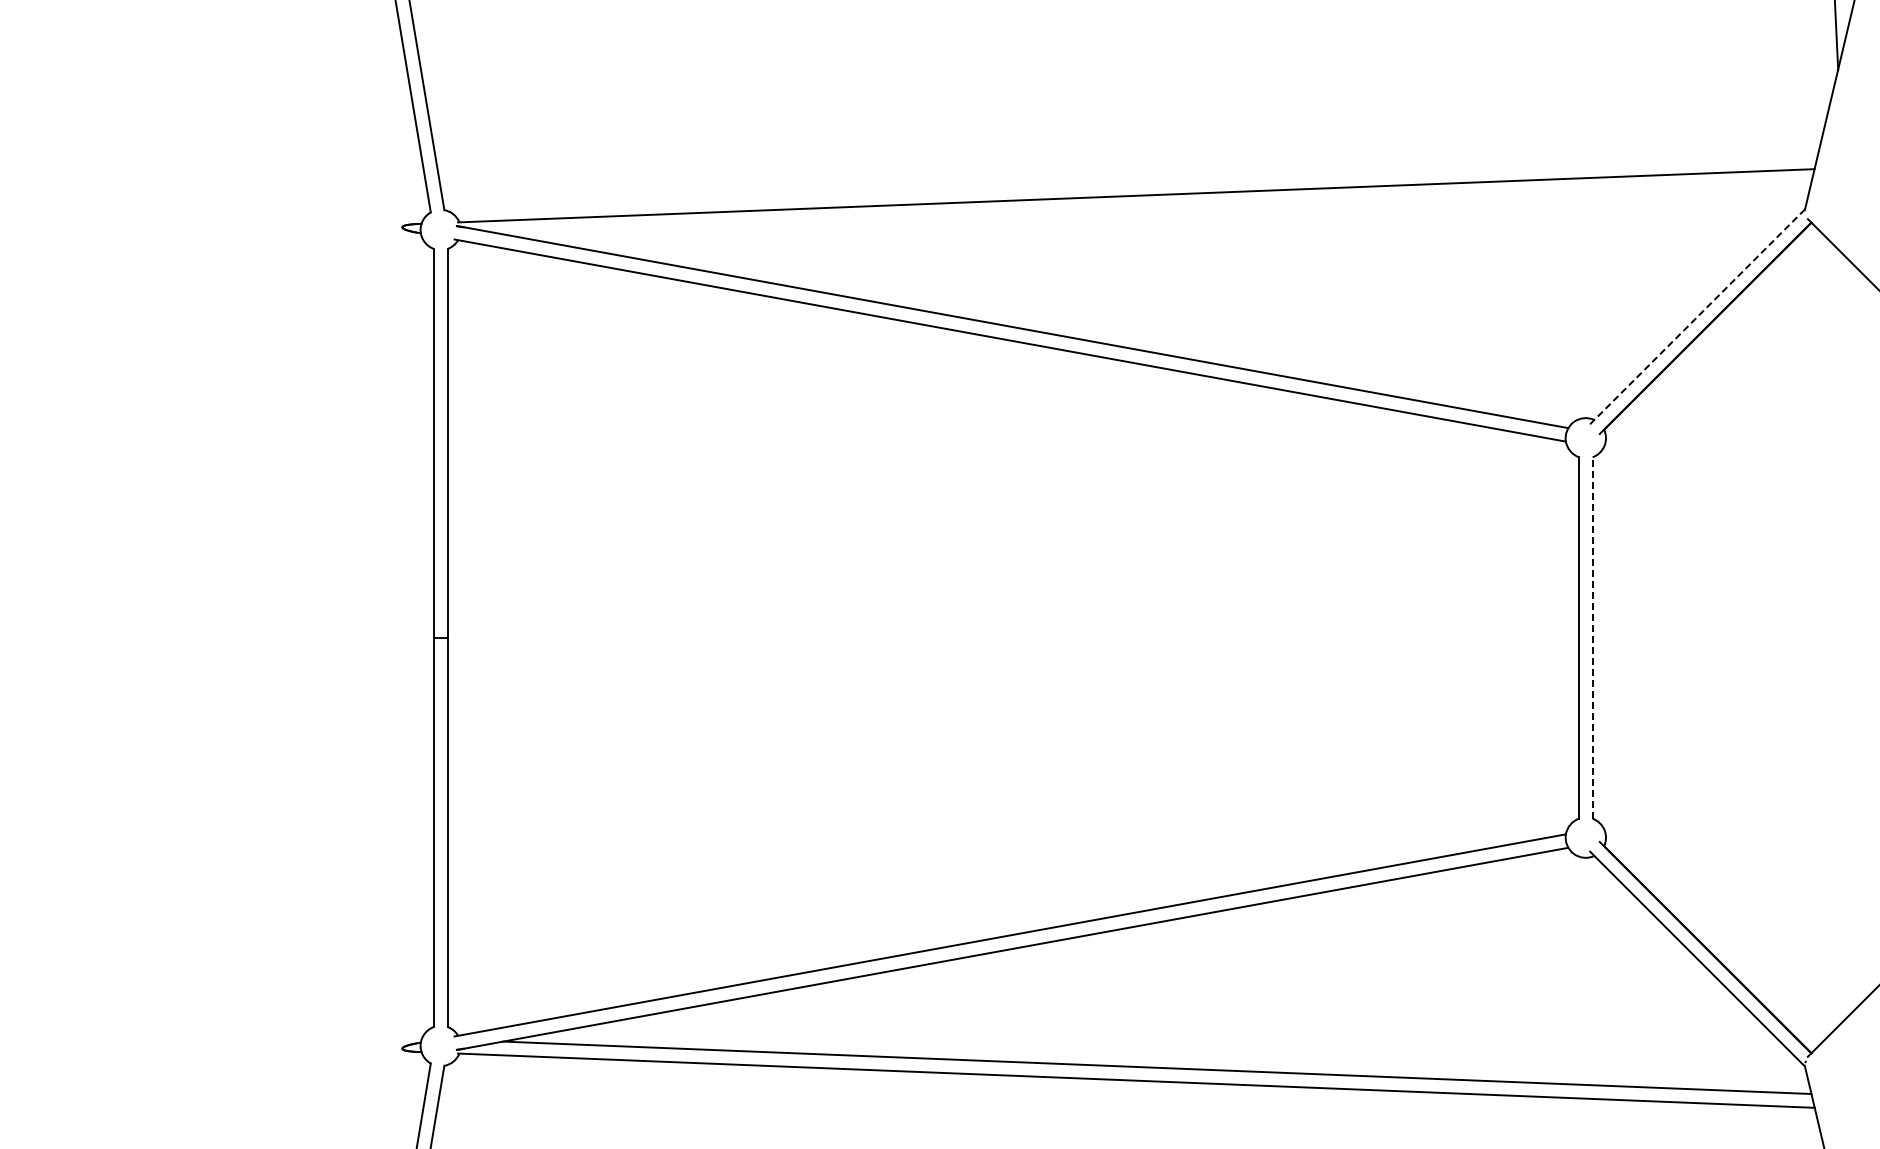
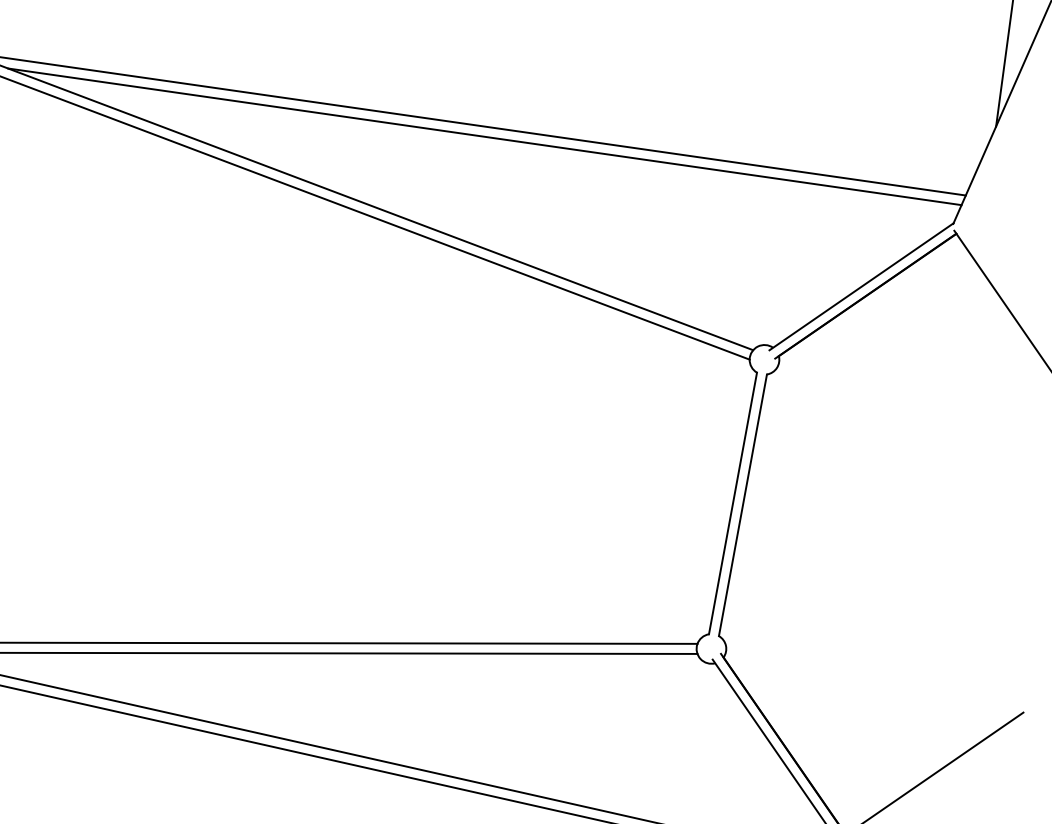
line: (1157, 208) -> (485, 136), added
line: (1697, 316) -> (861, 286), dashed -> solid
line: (1592, 637) -> (742, 504), dashed -> solid

